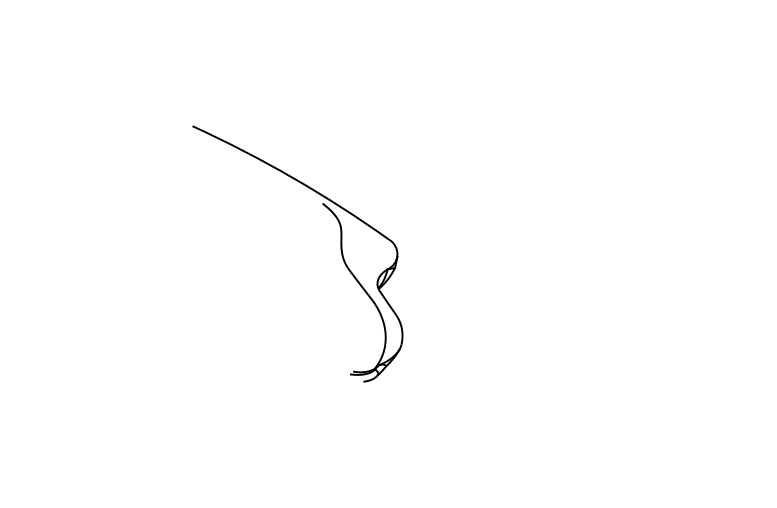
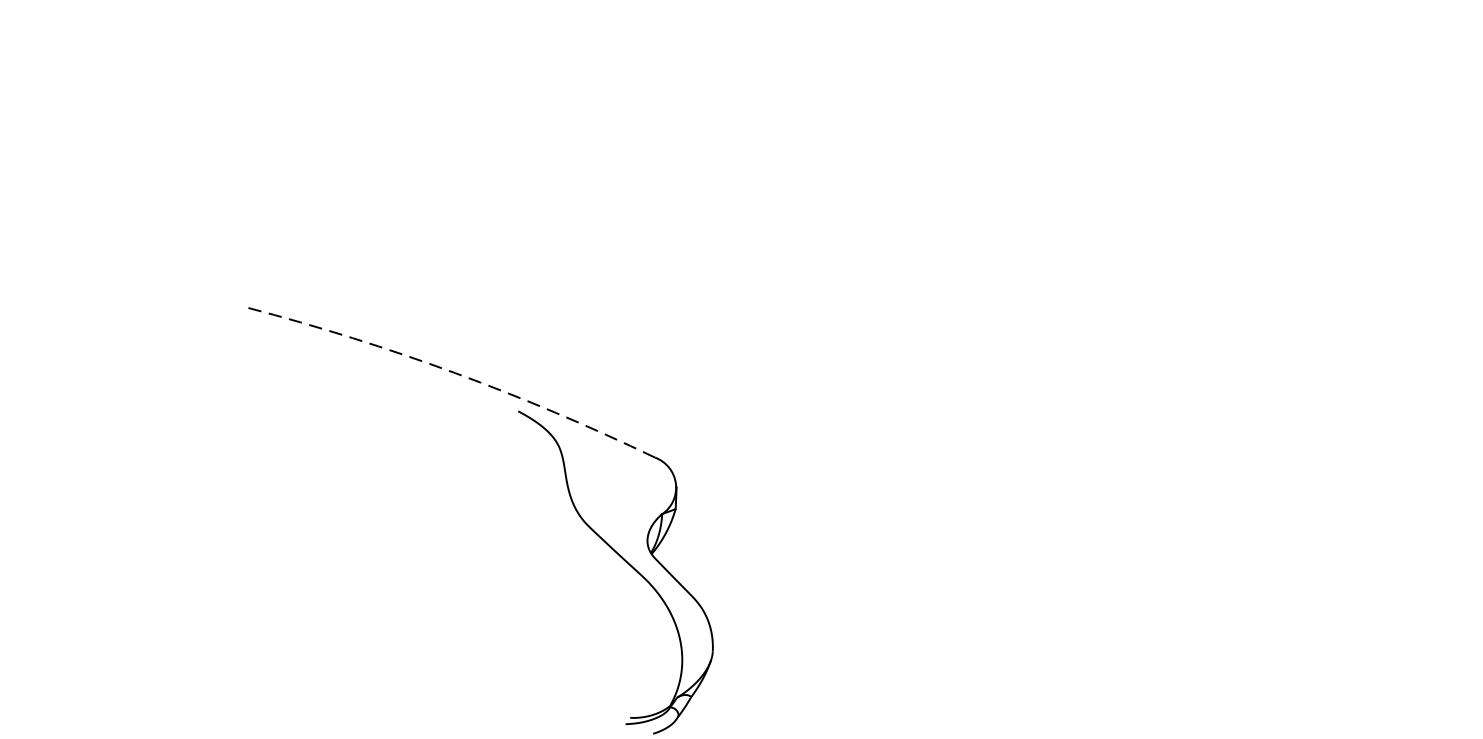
arc: (293, 178) -> (455, 373), solid -> dashed

